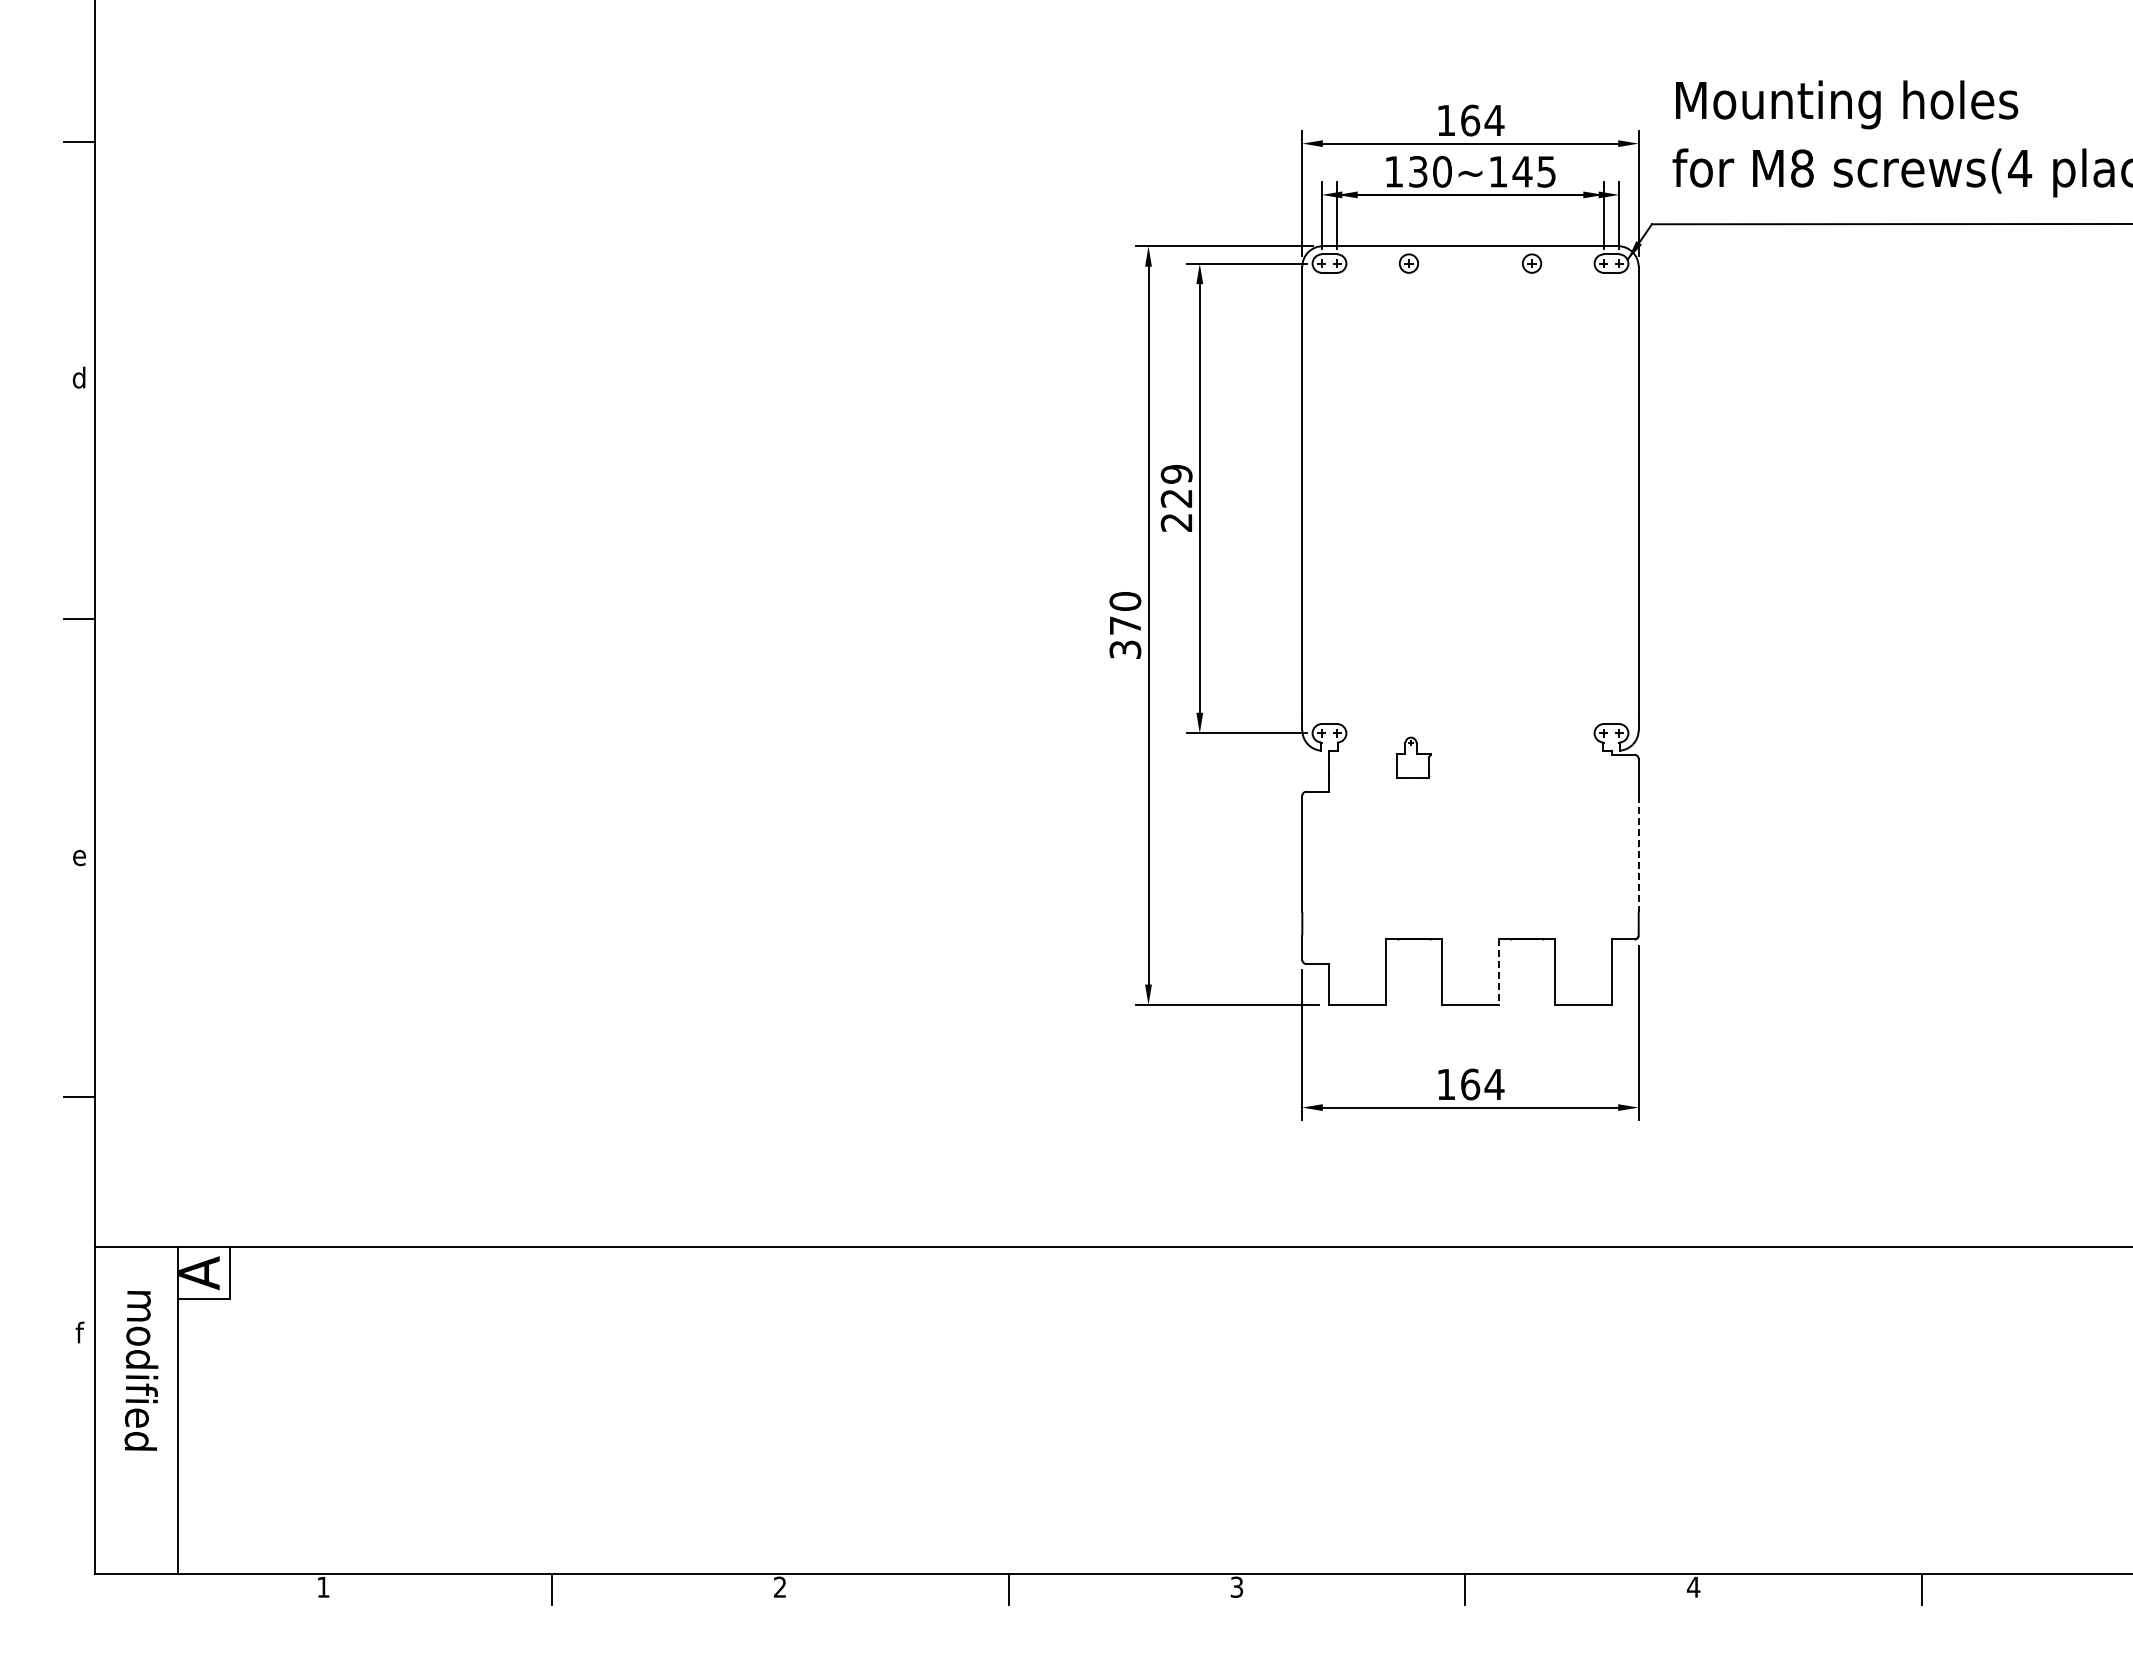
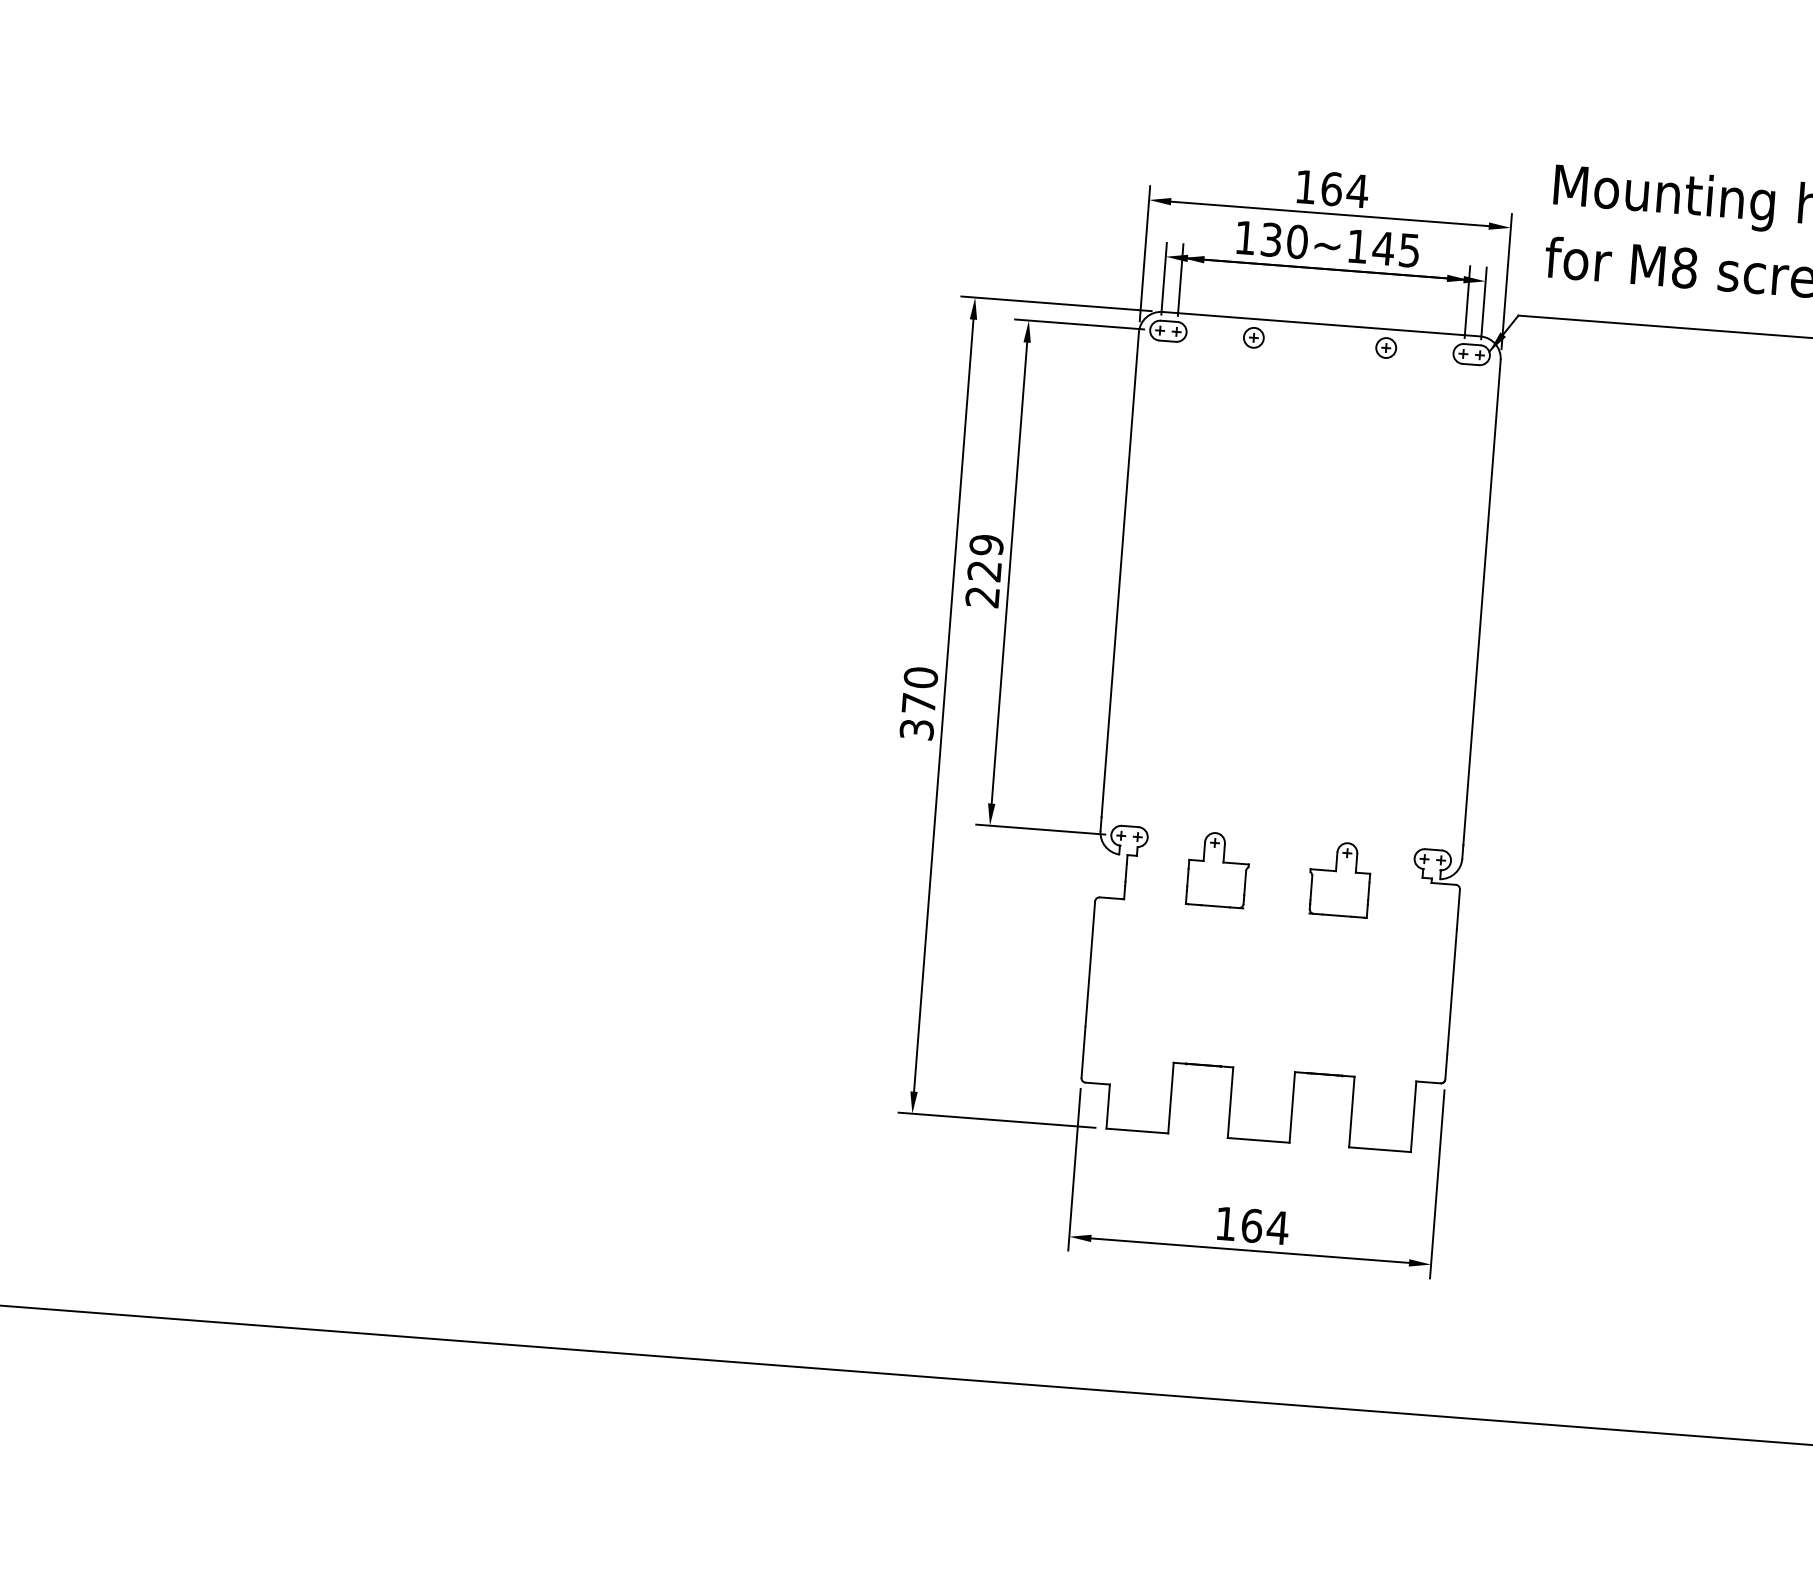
part: (1413, 757) -> (1217, 869), size x1.67
part: (1526, 757) -> (1339, 878), added
line: (1638, 853) -> (1451, 991), dashed -> solid
line: (1499, 972) -> (1292, 1107), dashed -> solid

